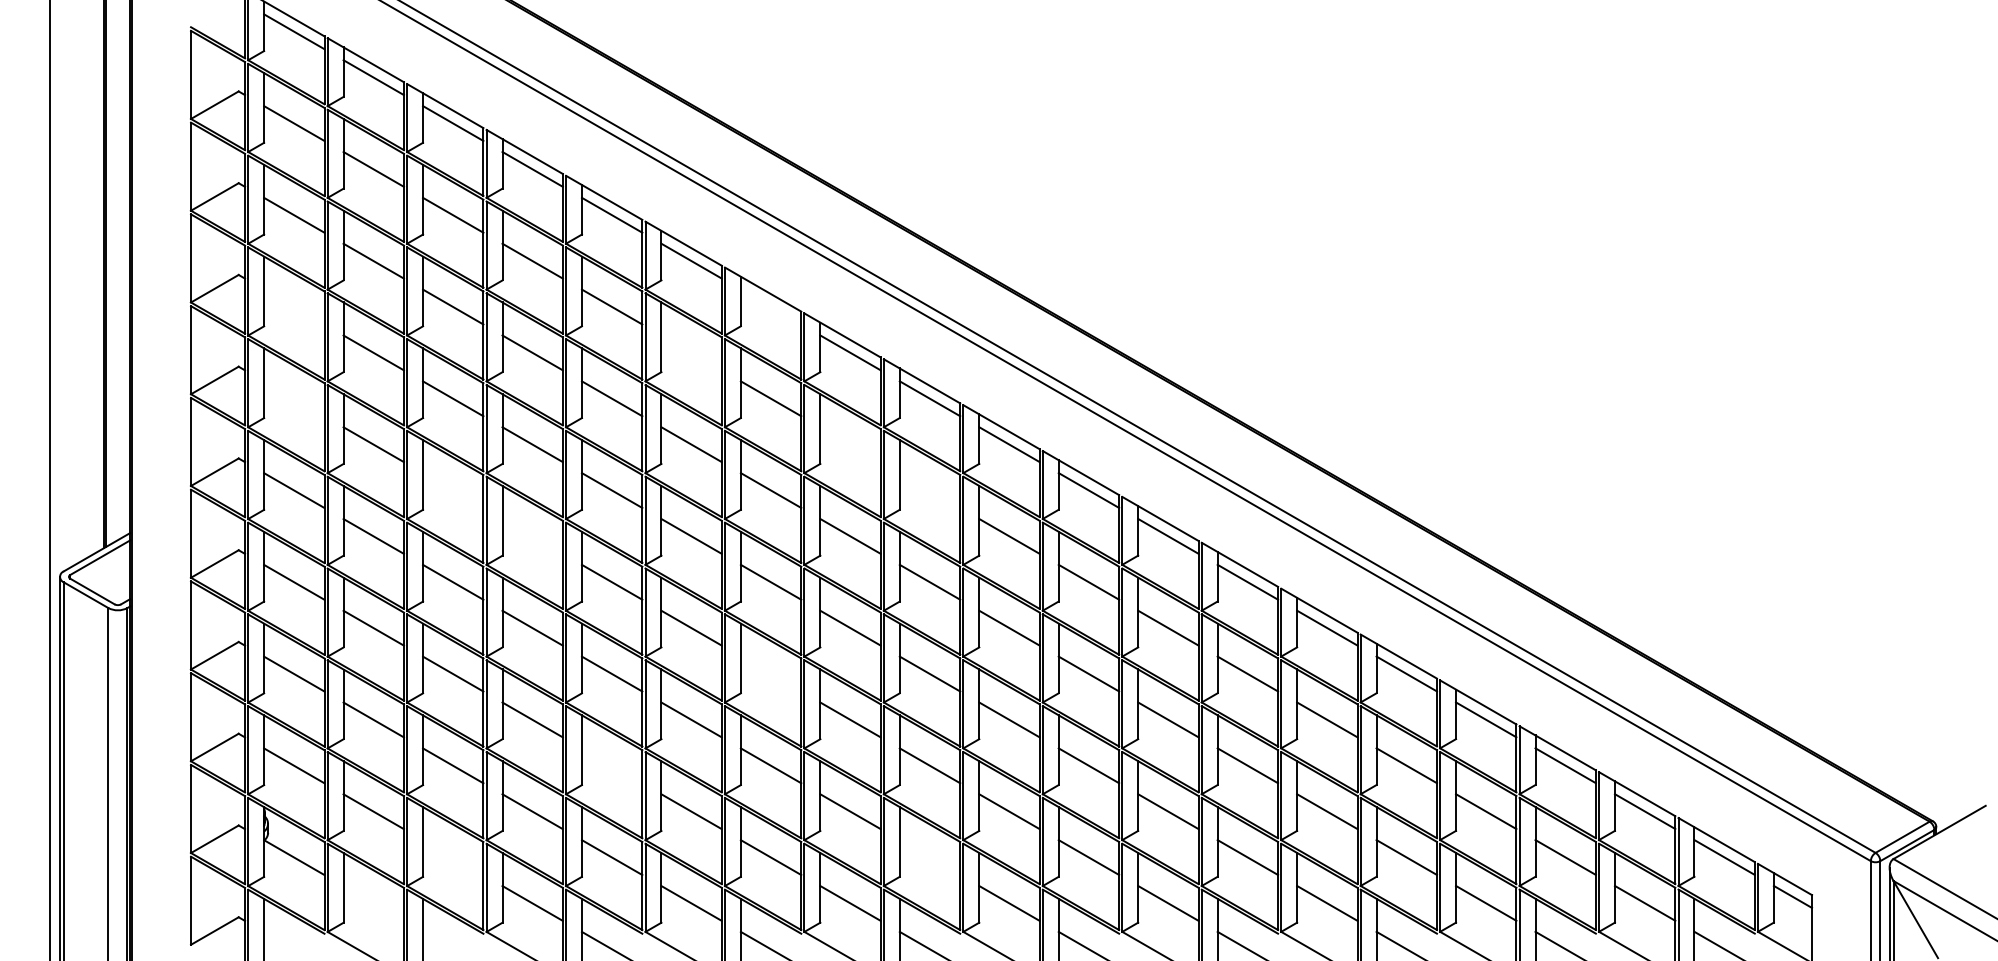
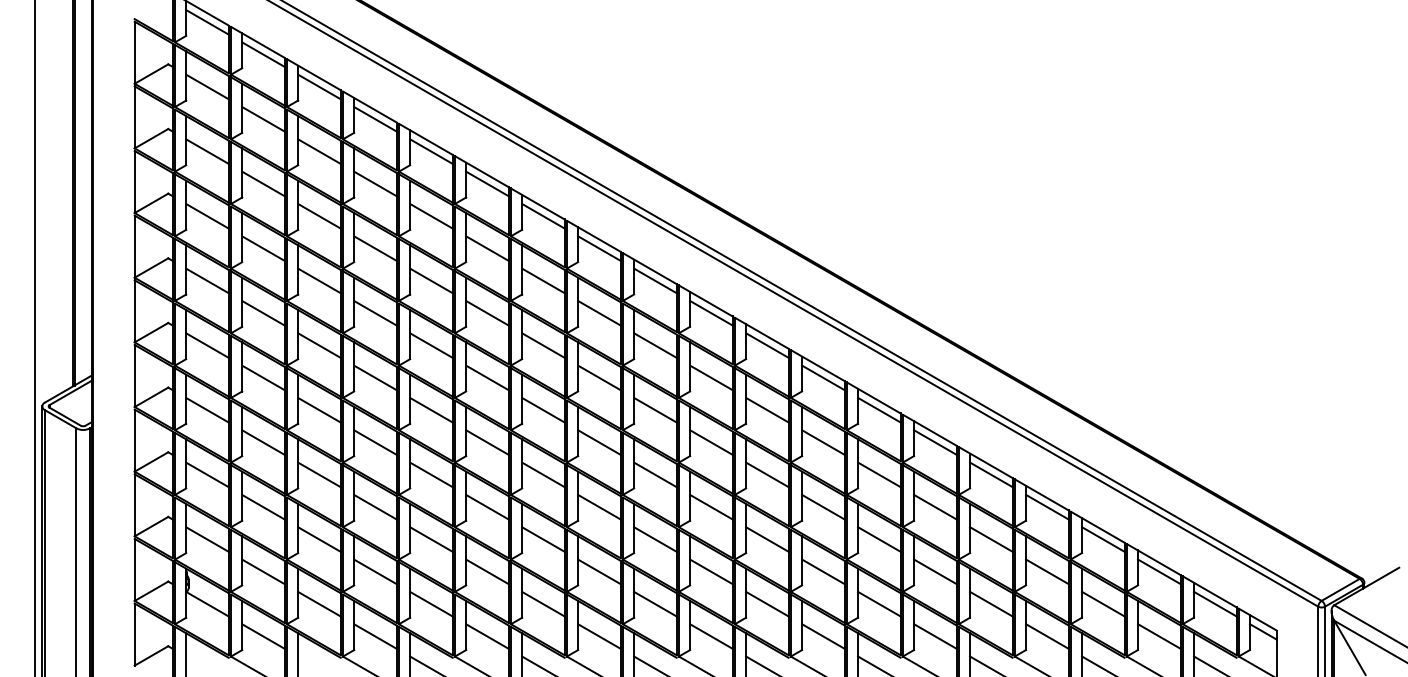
line: (294, 306) -> (207, 215), added
line: (770, 306) -> (542, 215), added
line: (691, 352) -> (487, 248), added
line: (294, 398) -> (207, 280), added
line: (850, 444) -> (599, 313), added
line: (453, 490) -> (319, 345), added
line: (929, 490) -> (655, 345), added
line: (532, 536) -> (375, 377), added
line: (770, 673) -> (542, 474), added
line: (611, 765) -> (430, 539), added
line: (453, 857) -> (319, 604), added
line: (929, 857) -> (655, 604), added
line: (373, 903) -> (263, 636), added

